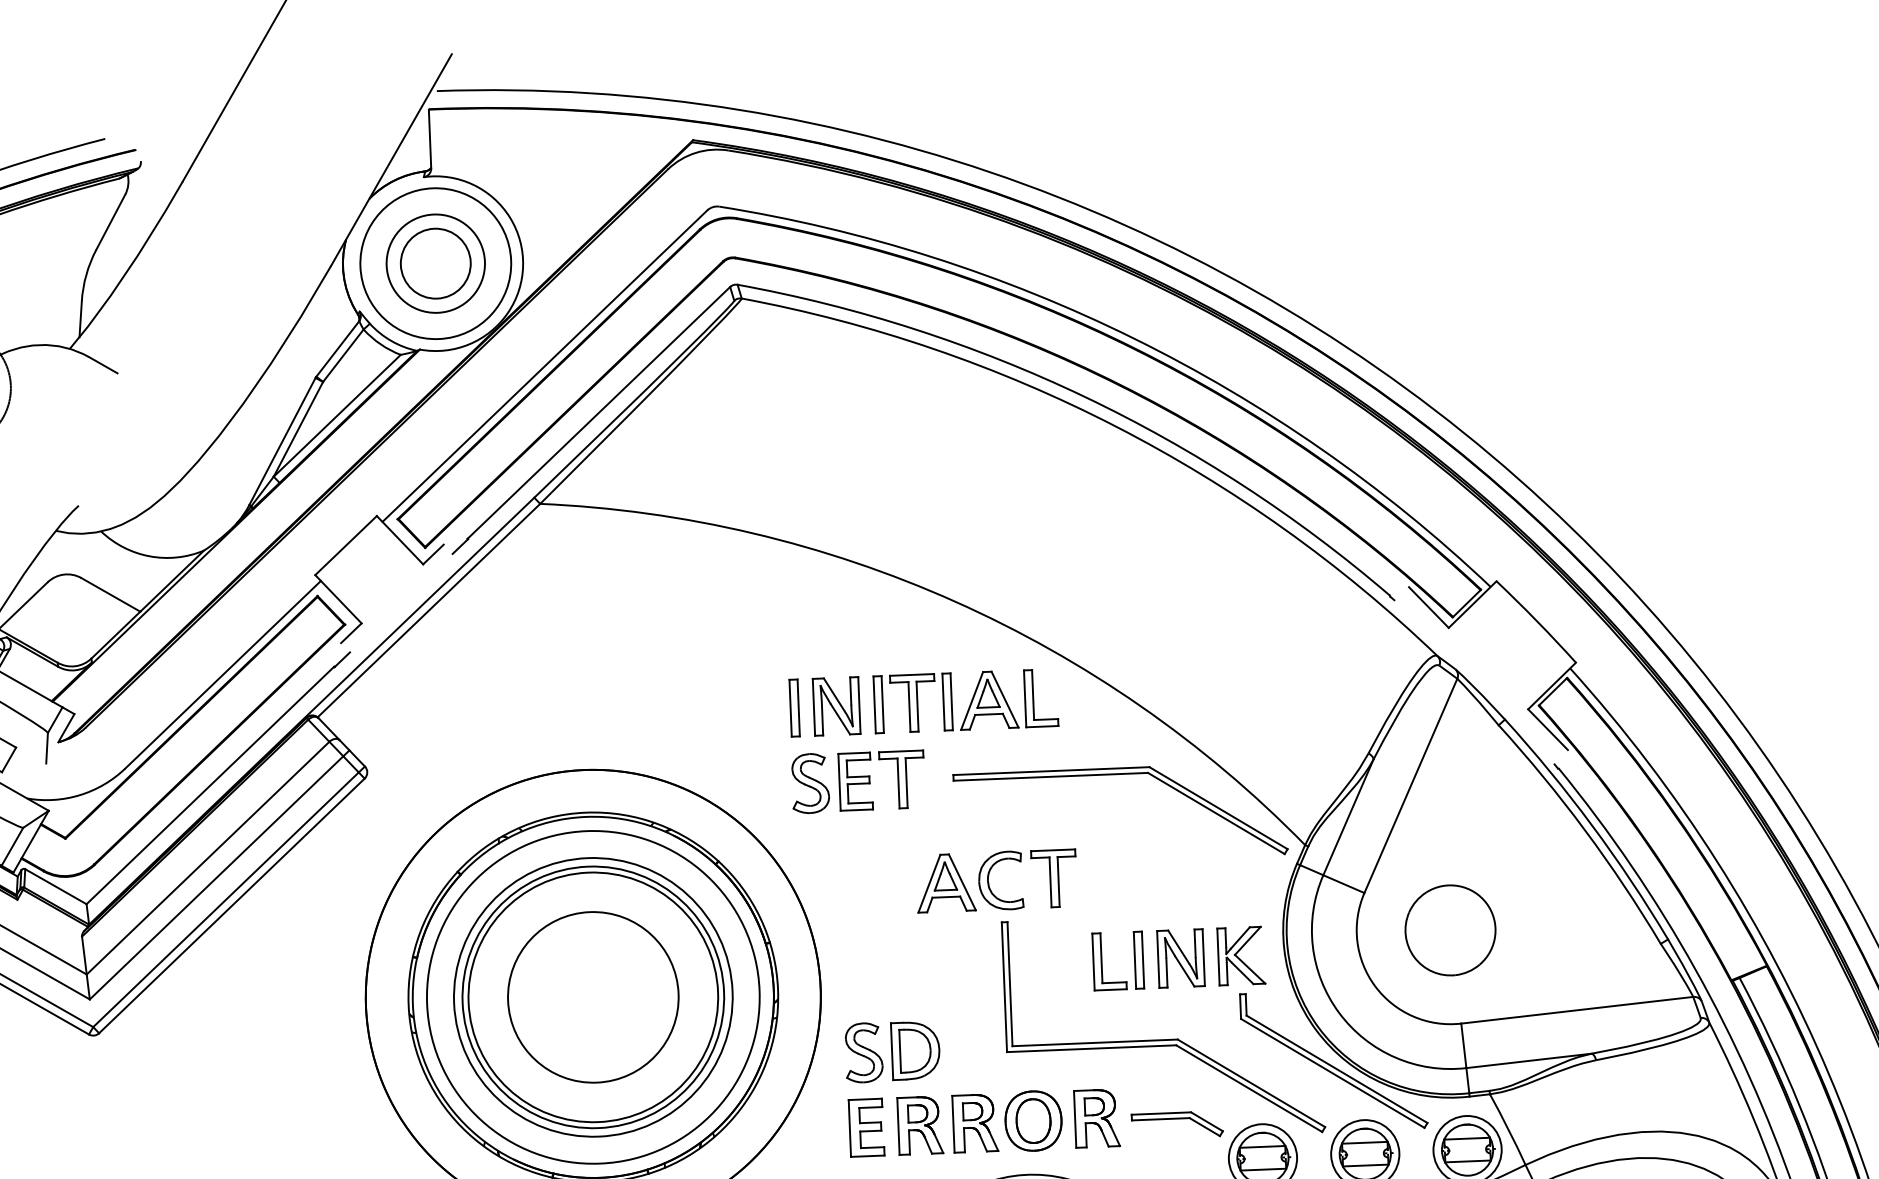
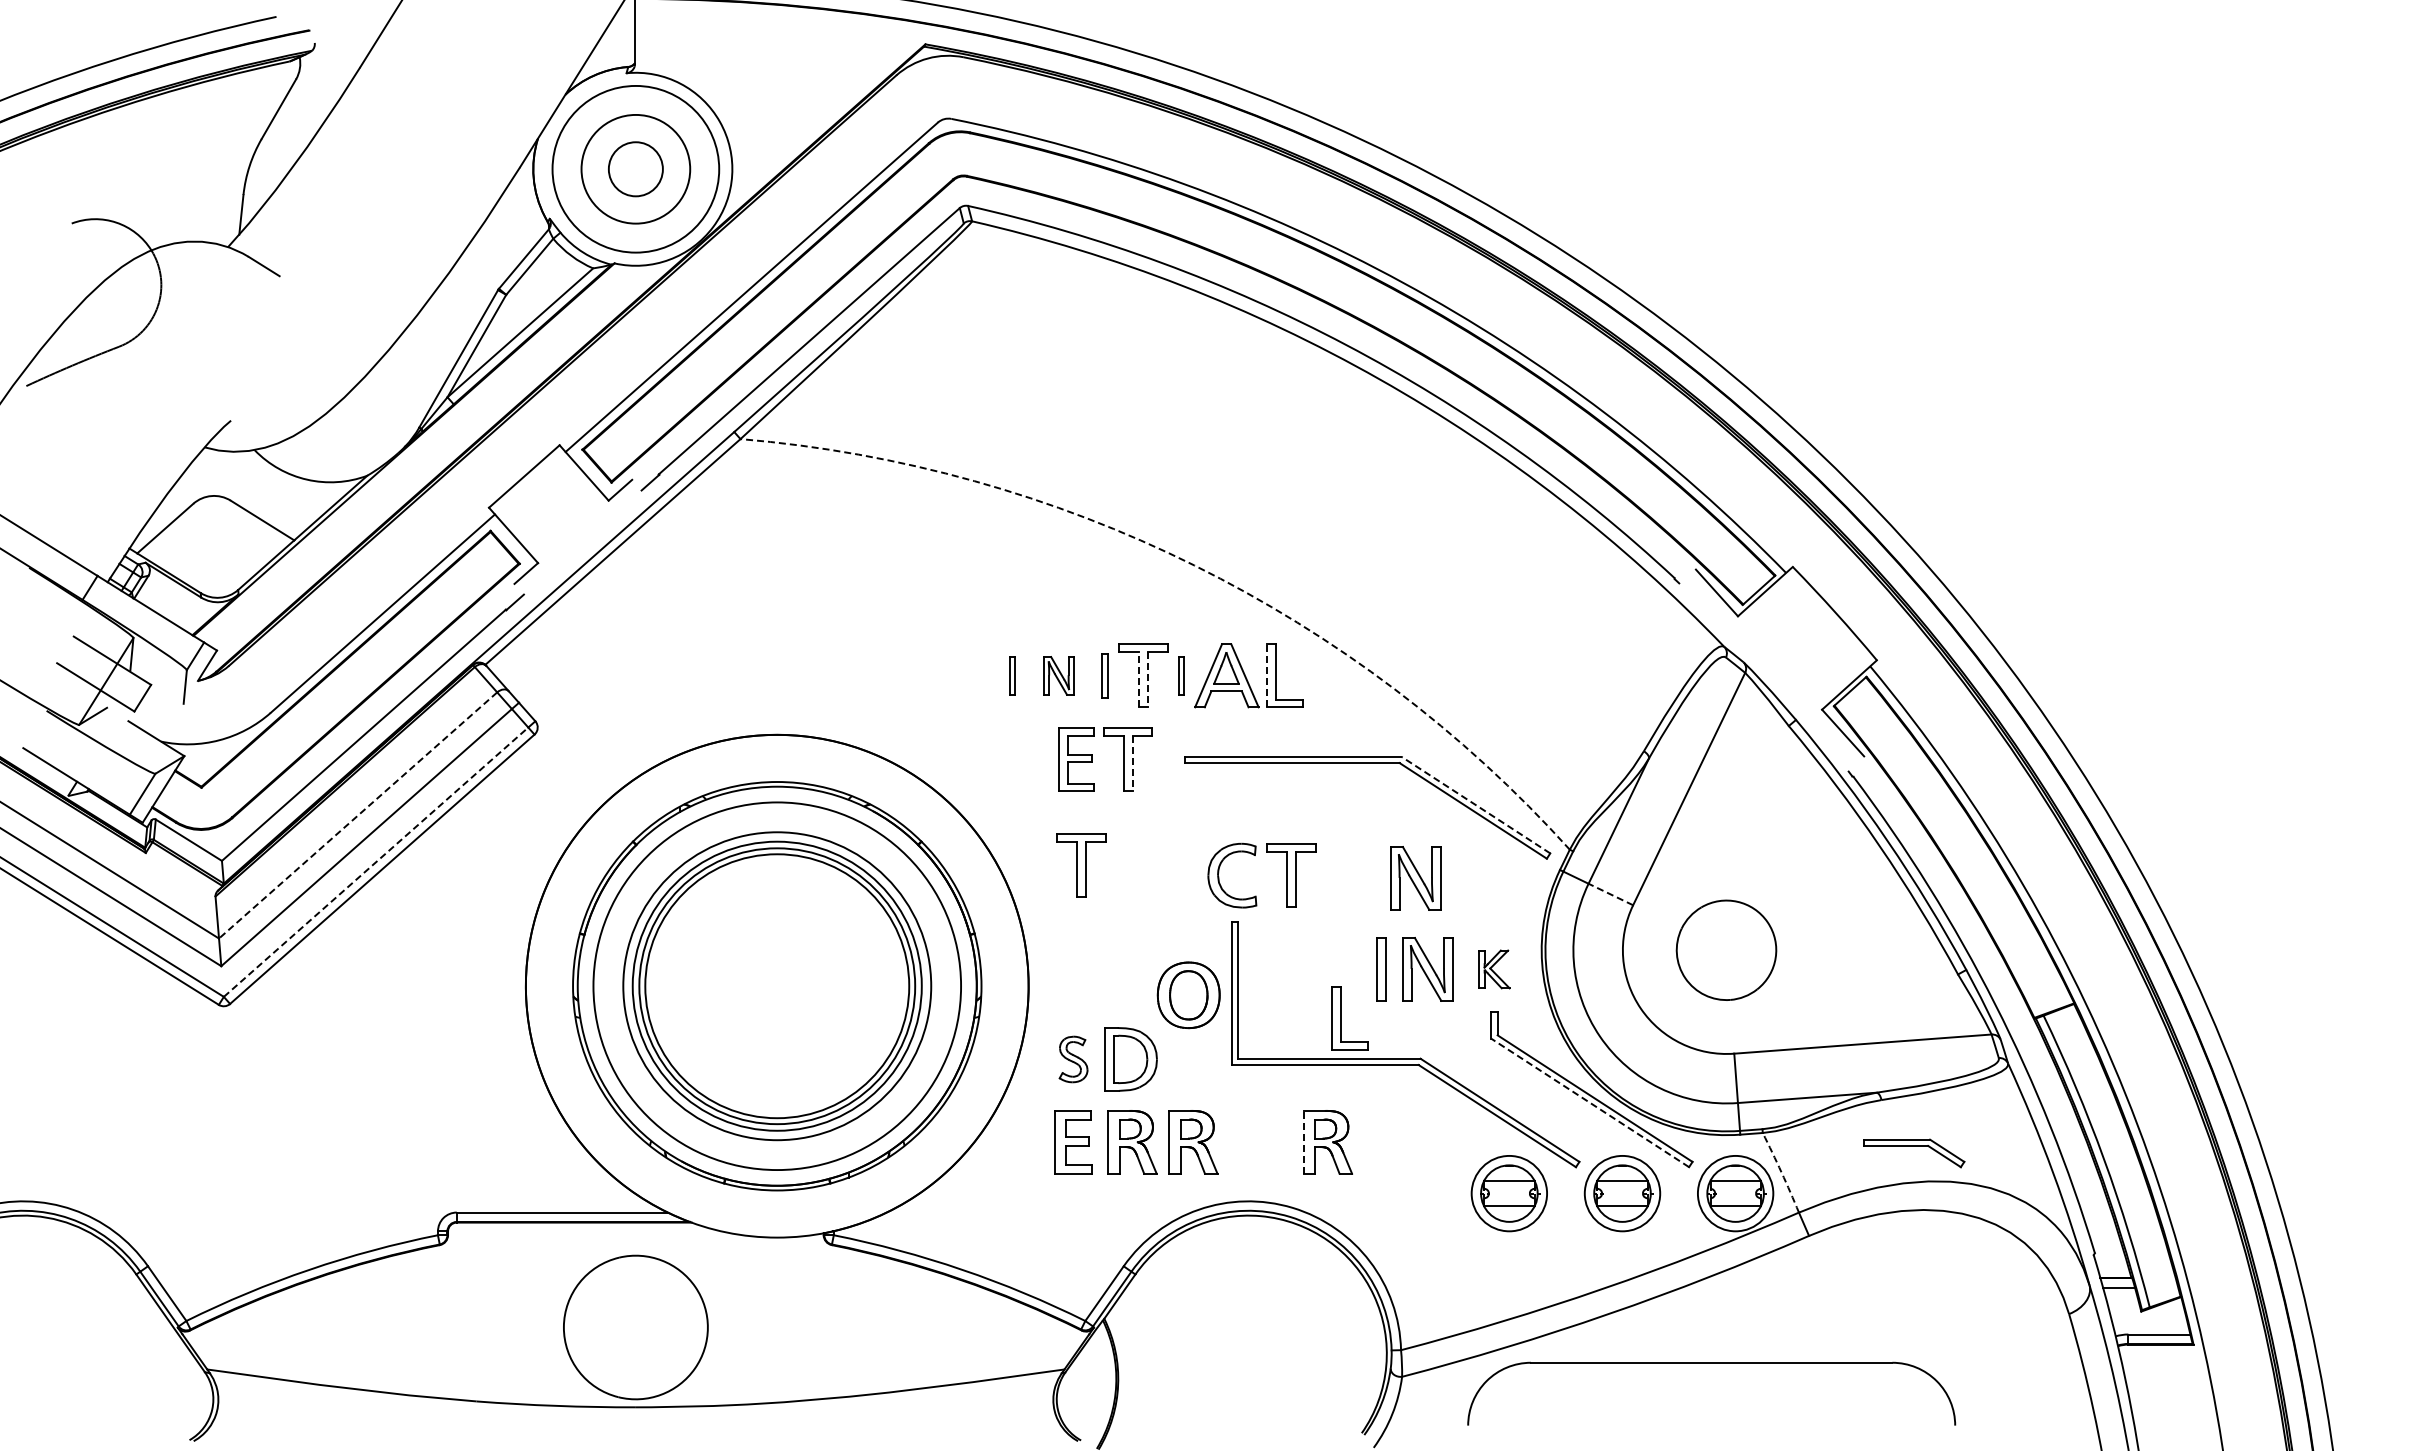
circle: (435, 262) -> (635, 168), size x0.7
arc: (955, 601) -> (1194, 565), solid -> dashed
line: (1025, 698) -> (1267, 675), solid -> dashed
part: (947, 701) -> (1181, 675), size x0.6
part: (878, 704) -> (1105, 675), size x0.7
part: (836, 706) -> (1058, 675), size x0.6
line: (909, 706) -> (1139, 679), solid -> dashed
line: (917, 706) -> (1148, 679), solid -> dashed
part: (794, 707) -> (1012, 675), size x0.6
part: (810, 783) -> (1026, 759), removed
line: (906, 783) -> (1132, 763), solid -> dashed
line: (1218, 808) -> (1475, 805), solid -> dashed
line: (208, 858) -> (358, 815), solid -> dashed
part: (1166, 876) -> (1415, 878), added
part: (864, 877) -> (1081, 865), added
part: (945, 882) -> (1171, 875), removed
line: (1343, 884) -> (1610, 894), solid -> dashed
line: (226, 899) -> (376, 861), solid -> dashed
part: (1241, 956) -> (1494, 969), size x0.6
part: (1102, 961) -> (1341, 1018), moved
circle: (593, 996) -> (777, 985), size x1.4
part: (863, 1052) -> (1073, 1059), size x0.7
line: (1333, 1072) -> (1590, 1102), solid -> dashed
line: (1074, 1118) -> (1303, 1141), solid -> dashed
part: (1177, 1119) -> (1914, 1146), moved
part: (1033, 1121) -> (1188, 995), moved
arc: (1508, 1129) -> (1781, 1172), solid -> dashed

